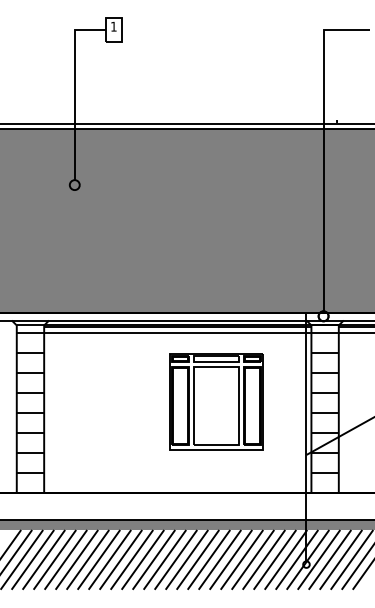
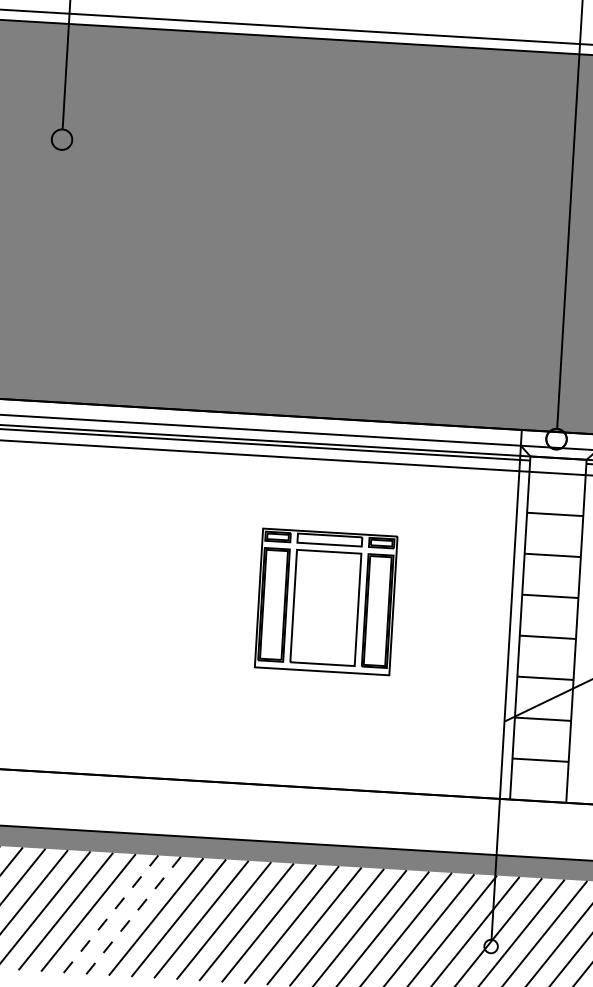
part: (216, 401) -> (326, 600), size x0.7
line: (120, 559) -> (110, 913), solid -> dashed
line: (131, 559) -> (132, 914), solid -> dashed

